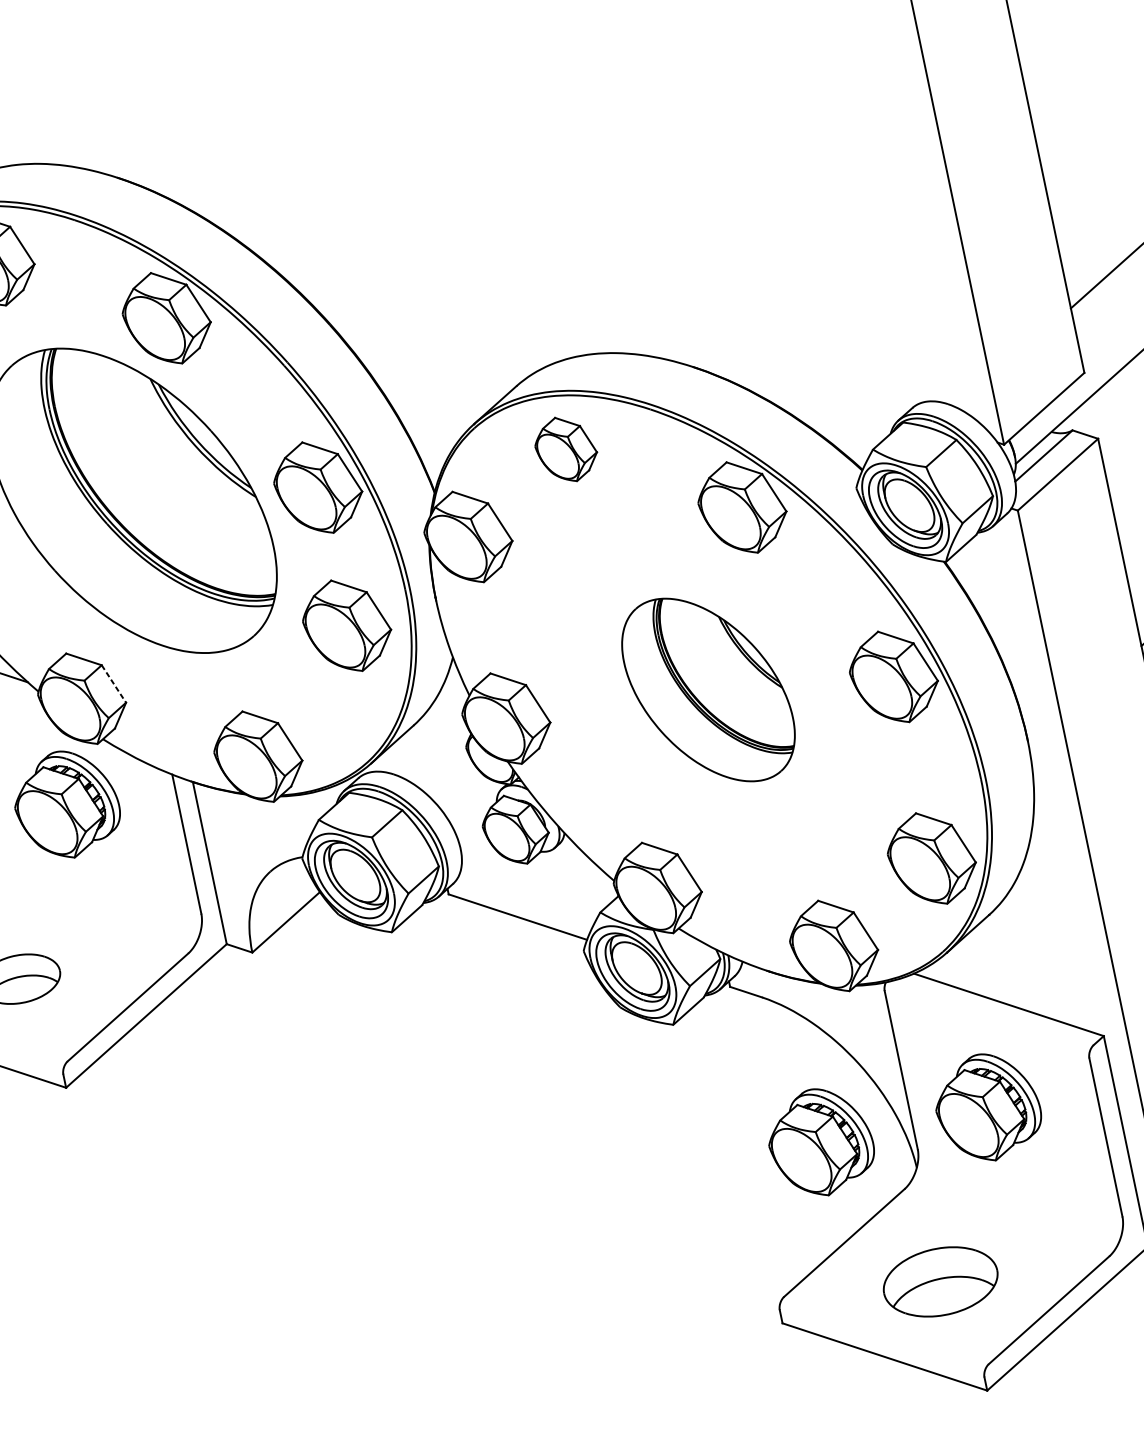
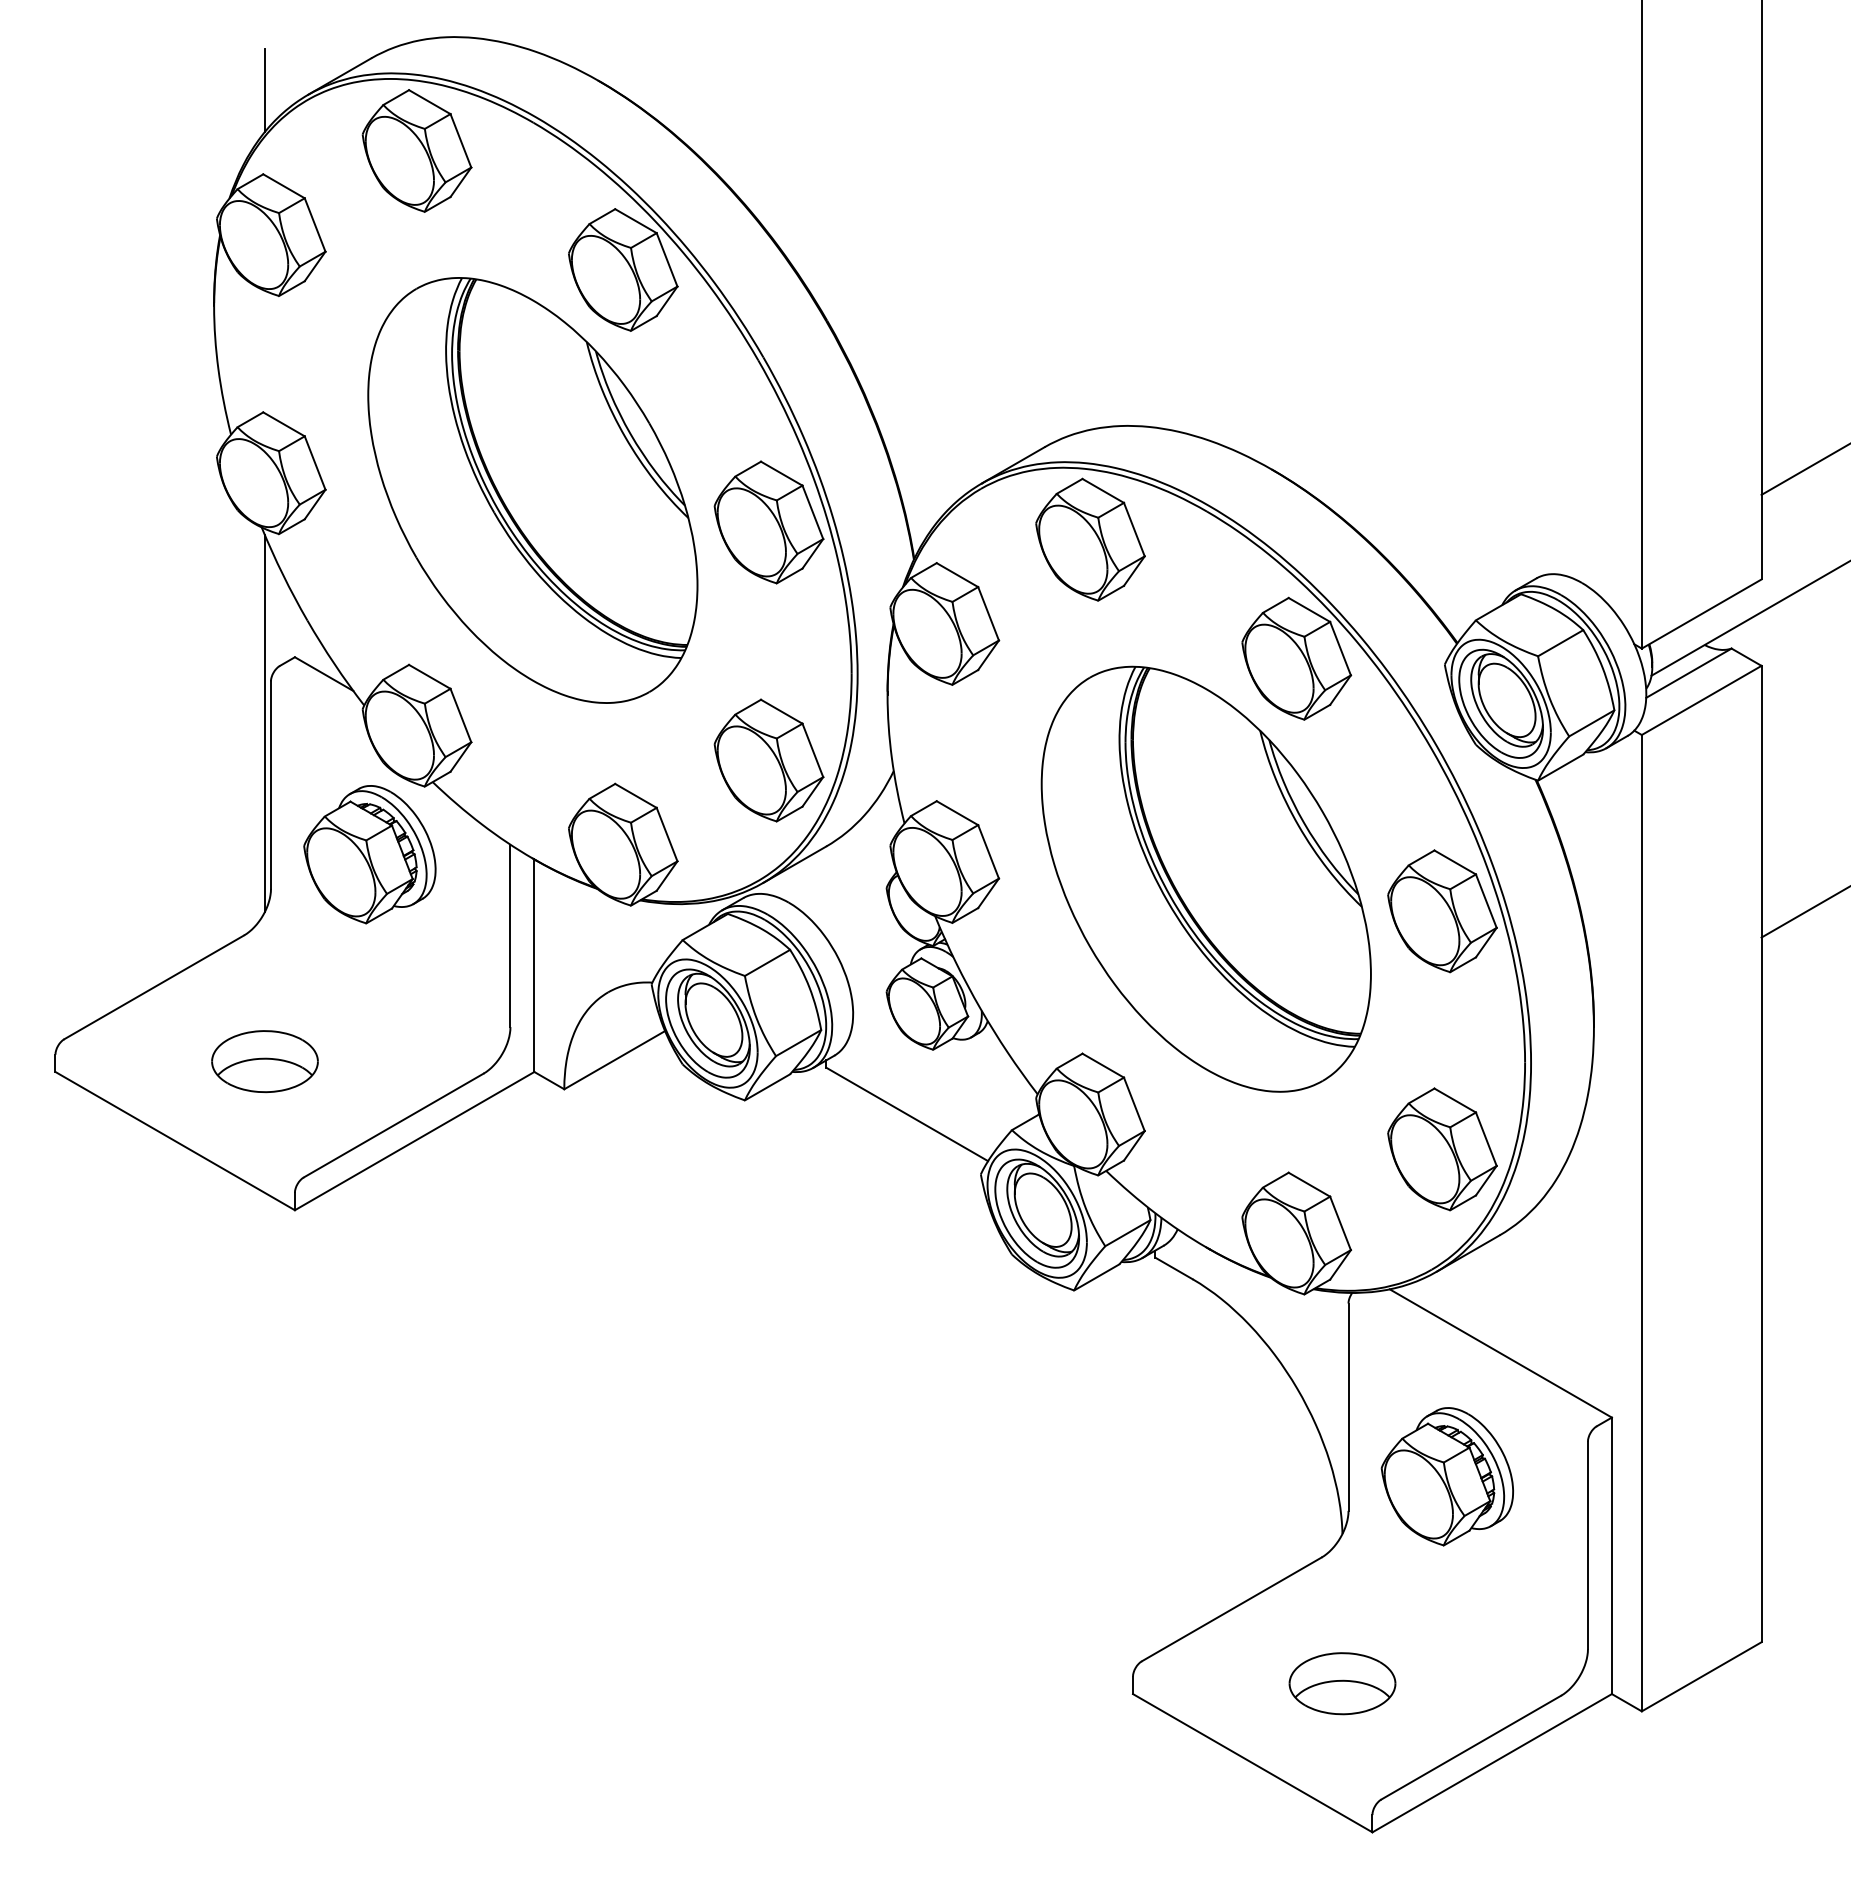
part: (566, 449) -> (1090, 539), size x1.43
part: (346, 625) -> (768, 760), moved
line: (113, 684) -> (460, 715), dashed -> solid
part: (707, 689) -> (1205, 878), size x1.67
part: (819, 1142) -> (1227, 1476), removed
part: (940, 1281) -> (1342, 1683), size x0.71

